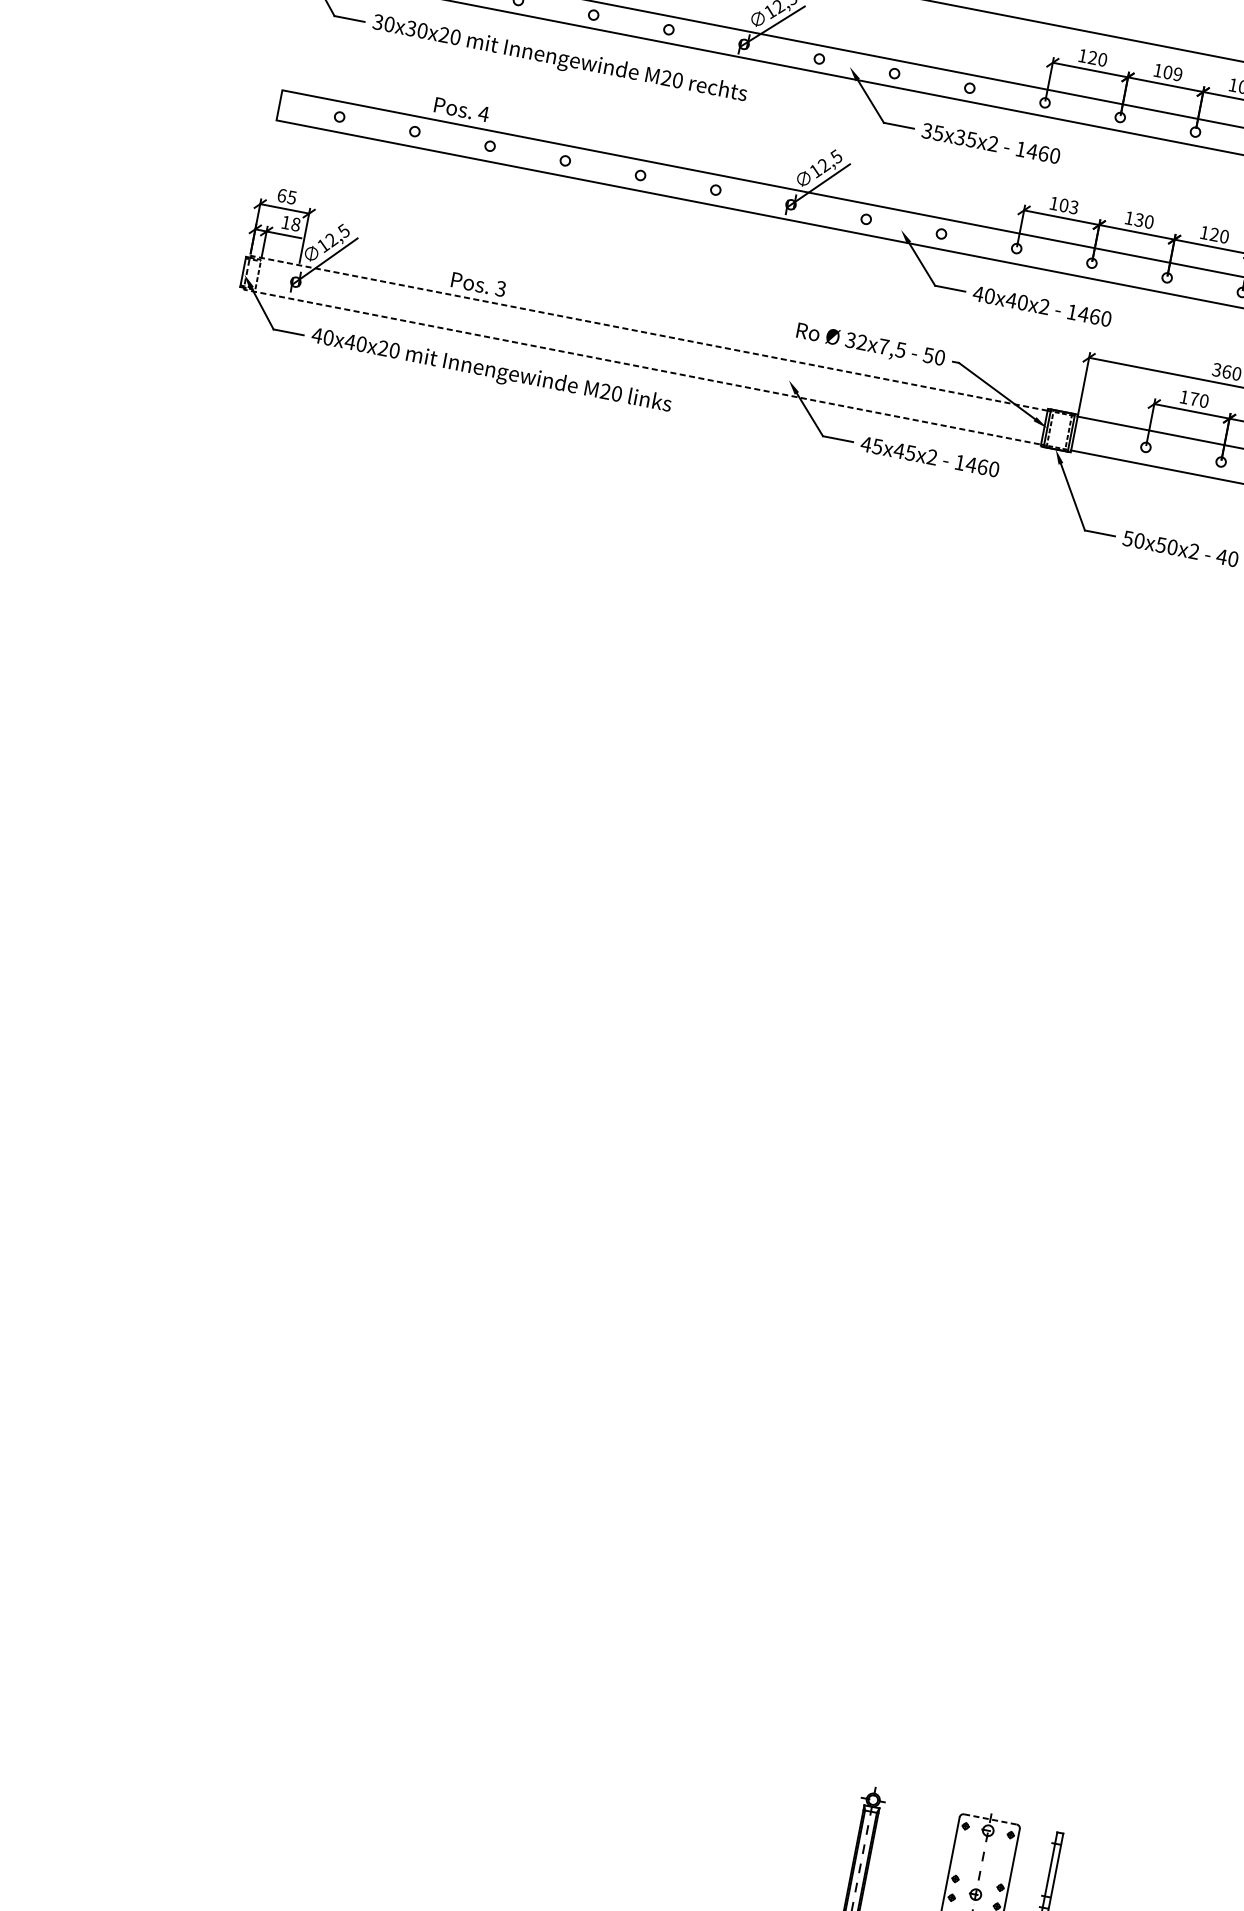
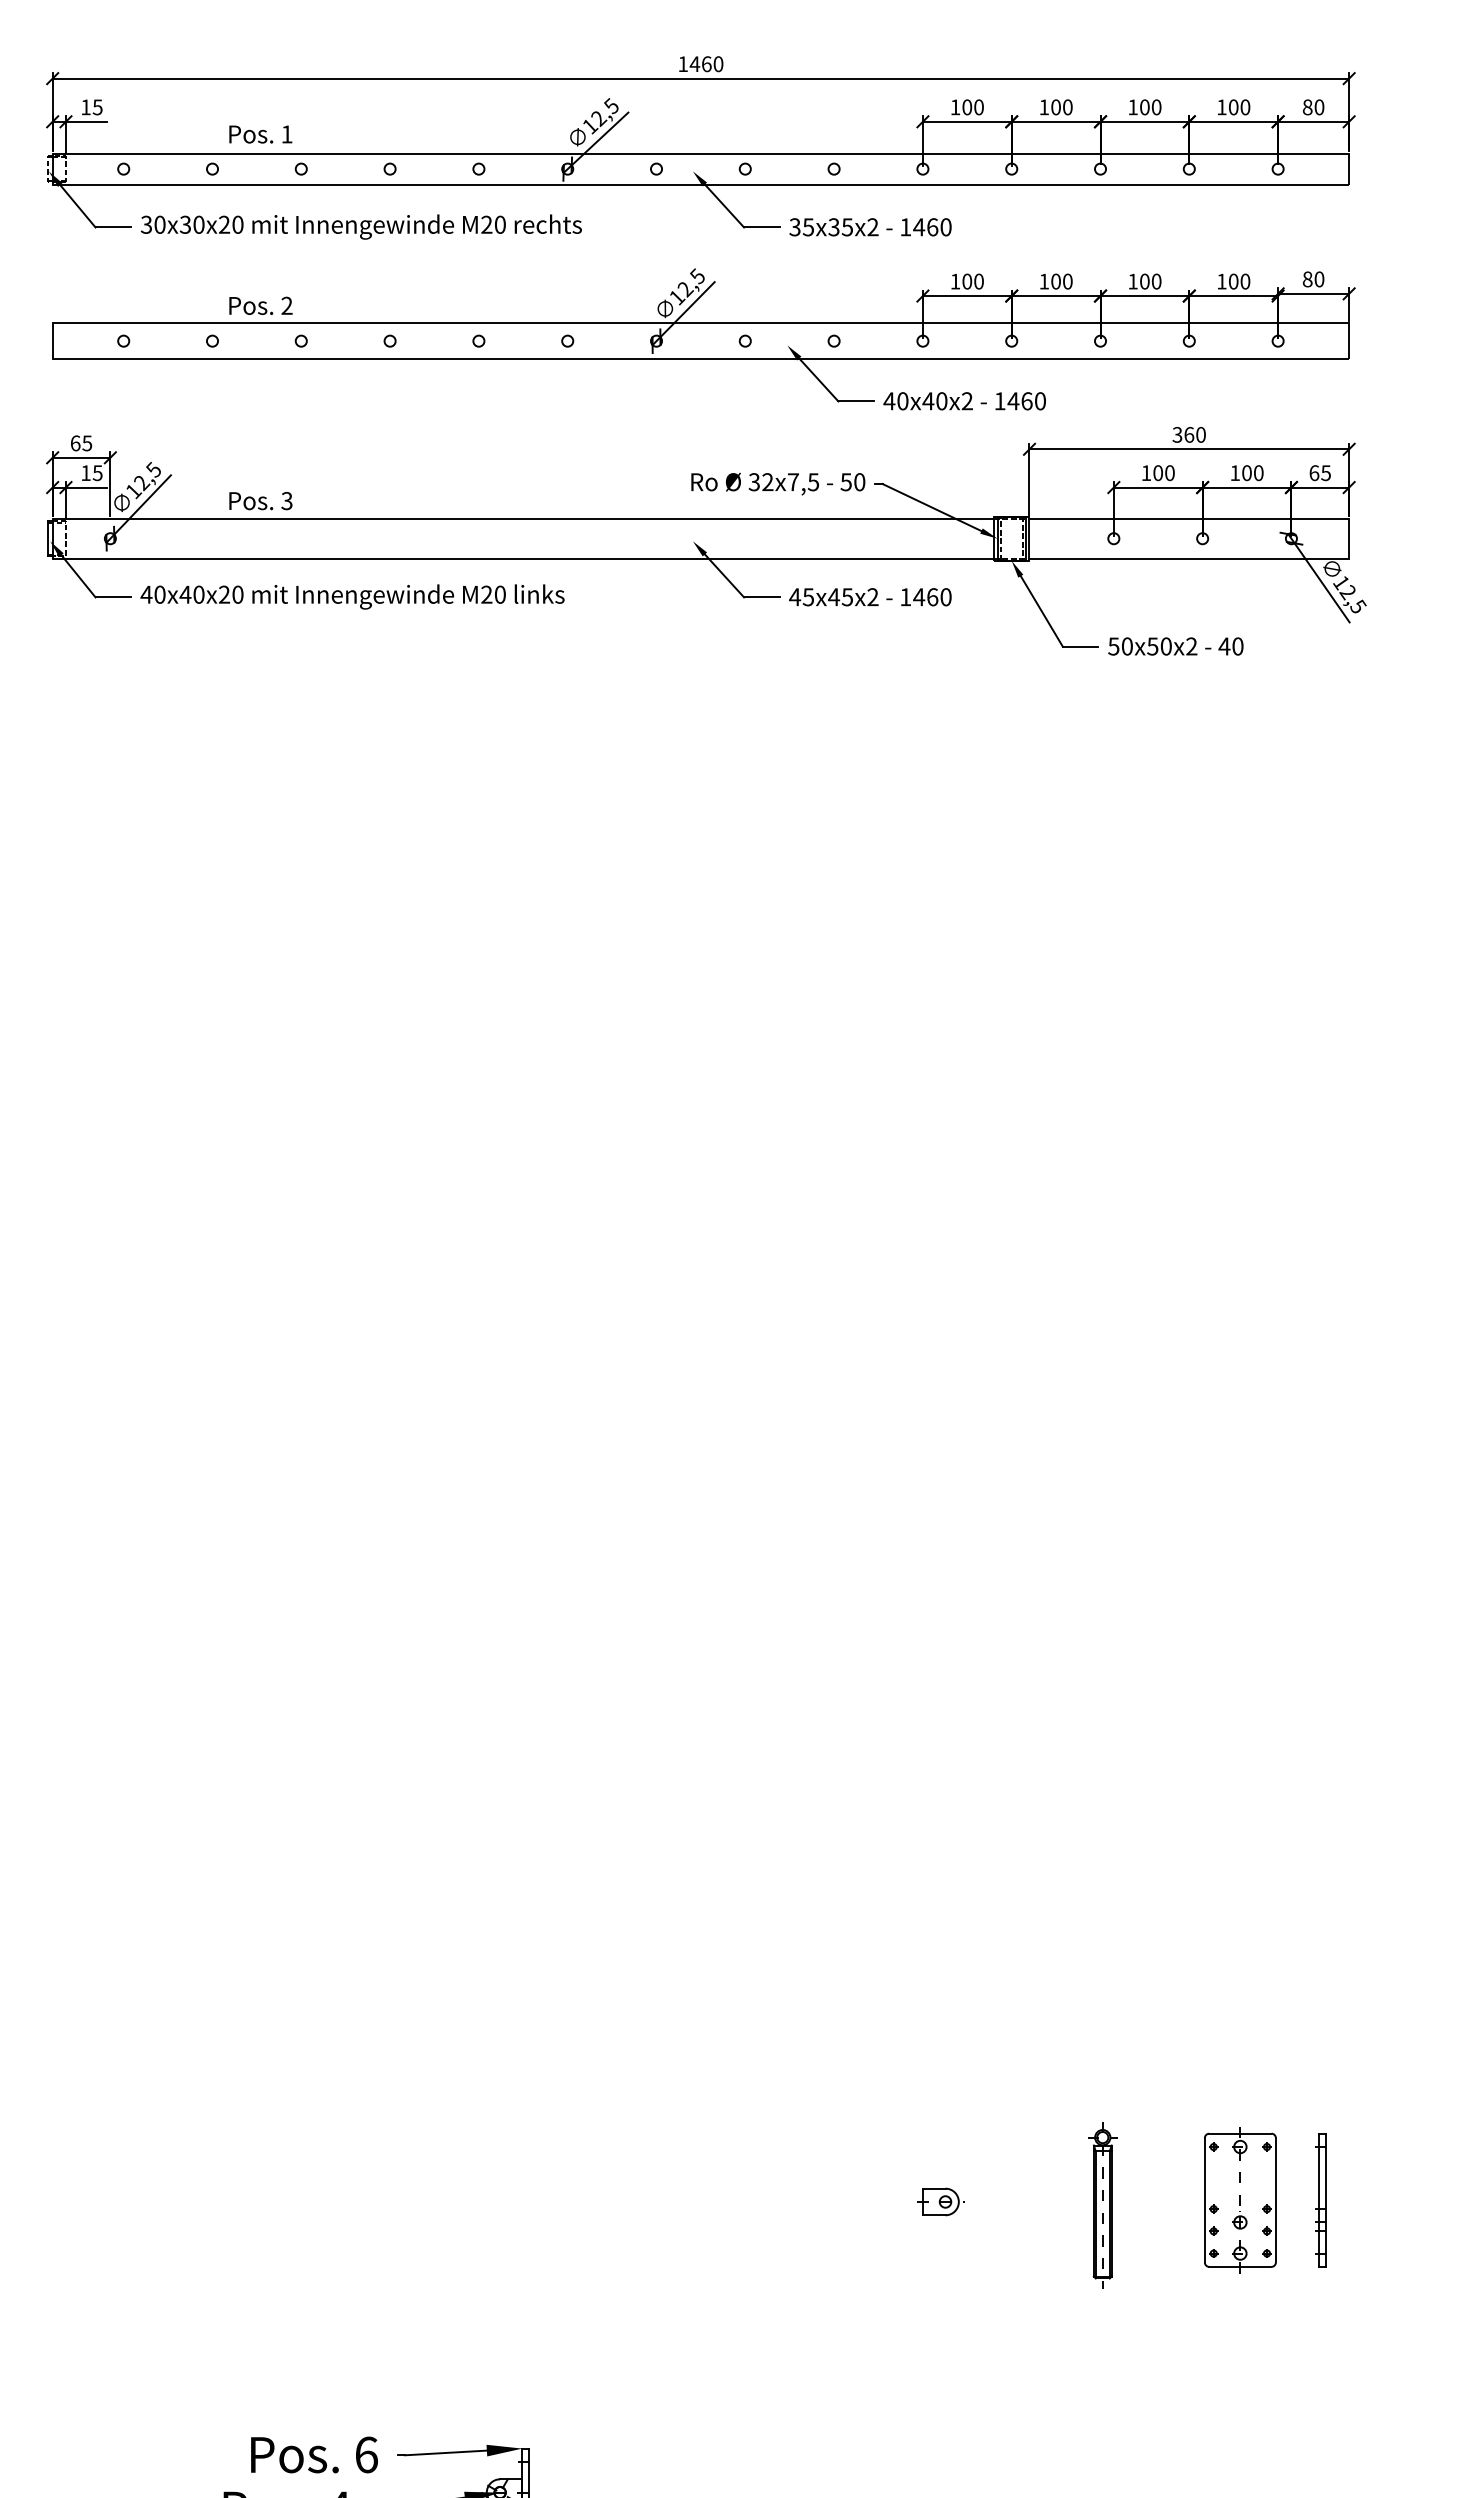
text: (1092, 58) -> (967, 107), 120 -> 100
text: (1177, 74) -> (1067, 107), 109 -> 100
text: (484, 113) -> (287, 305), 4 -> 2
text: (1073, 207) -> (978, 281), 103 -> 100
text: (1138, 219) -> (1055, 281), 130 -> 100
text: (295, 223) -> (97, 472), 18 -> 15
text: (1214, 234) -> (1144, 281), 120 -> 100
line: (246, 272) -> (52, 538), dashed -> solid
text: (478, 284) -> (260, 501), moved
text: (1193, 399) -> (1157, 473), 170 -> 100
line: (990, 1819) -> (1240, 2133), dashed -> solid
part: (725, 1827) -> (940, 2201), added

